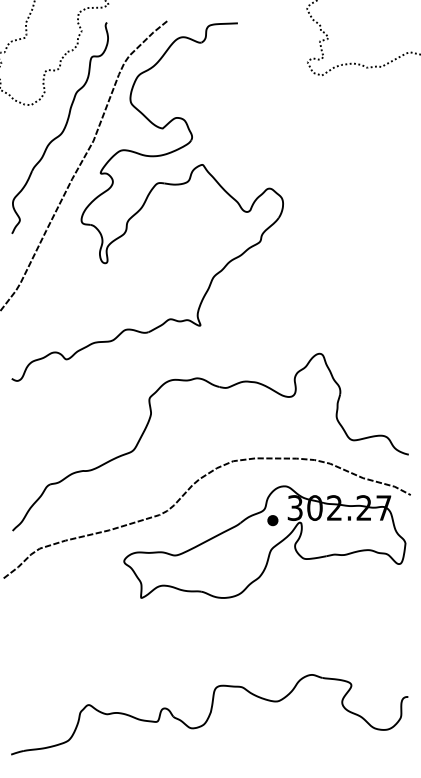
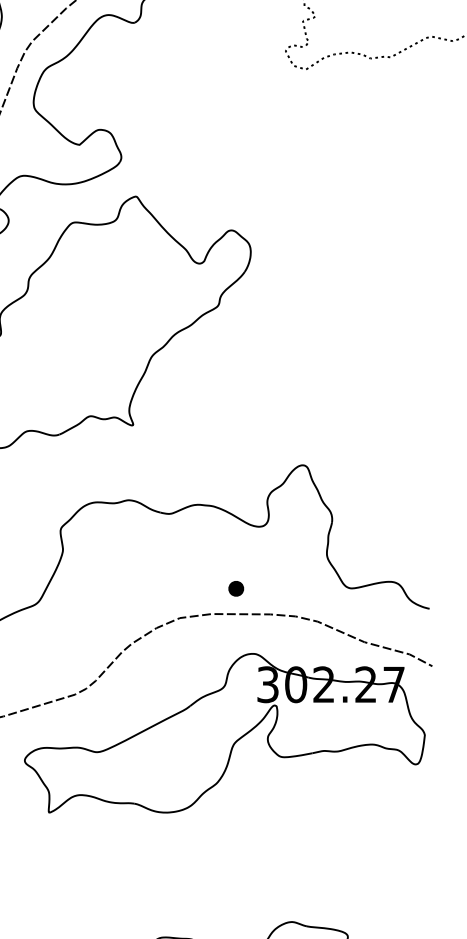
part: (272, 520) -> (235, 588), moved

